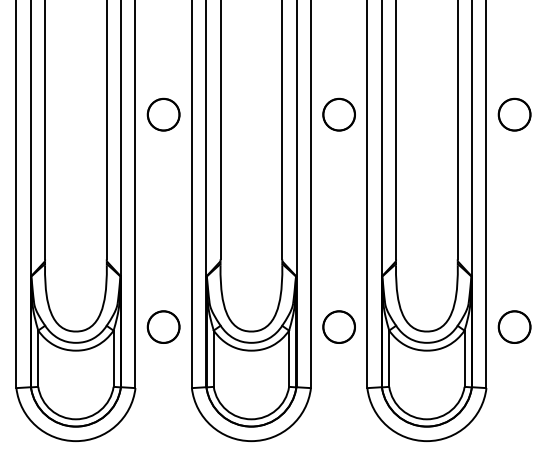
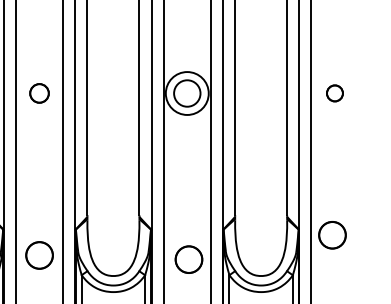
part: (163, 114) -> (39, 93), size x0.7
circle: (339, 114) -> (187, 93), size x1.6
part: (514, 114) -> (334, 93), size x0.6
part: (163, 326) -> (39, 254), moved
circle: (338, 326) -> (188, 259), moved
part: (514, 326) -> (332, 234), moved

